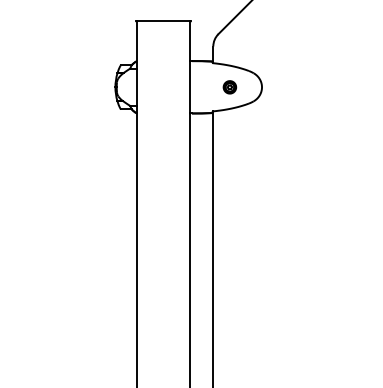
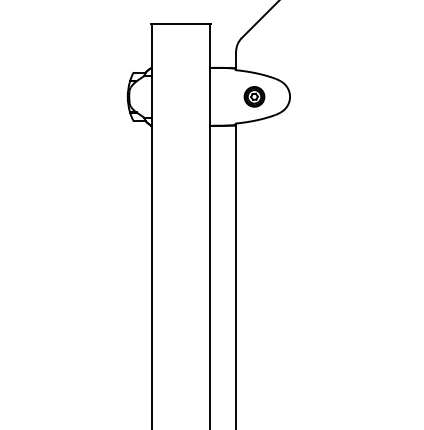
part: (229, 87) -> (254, 97), size x1.43

